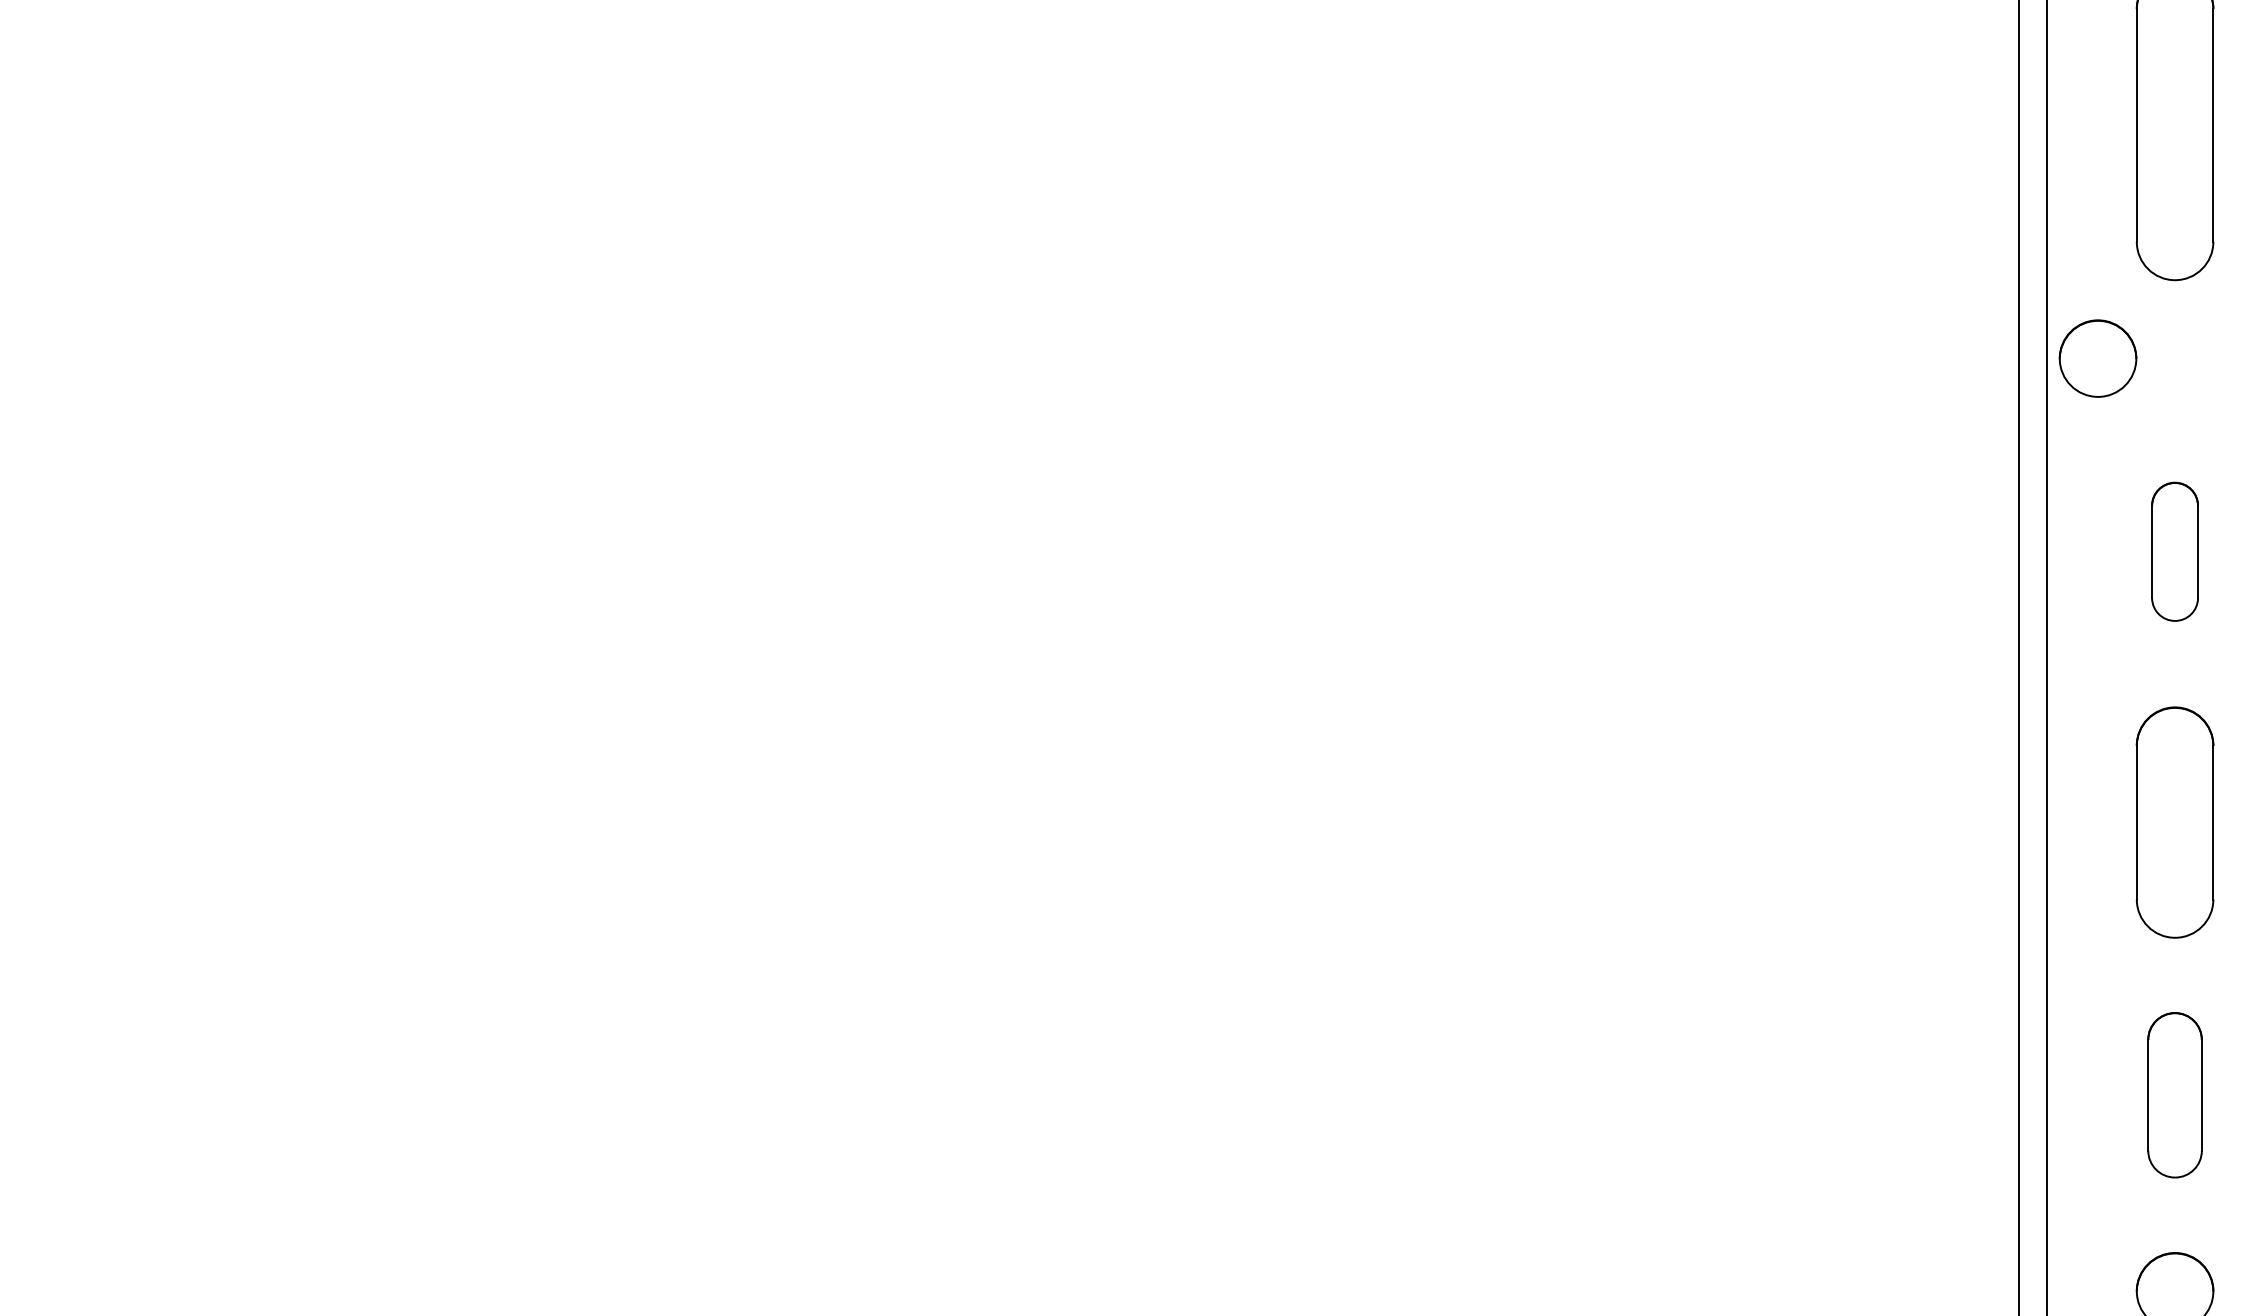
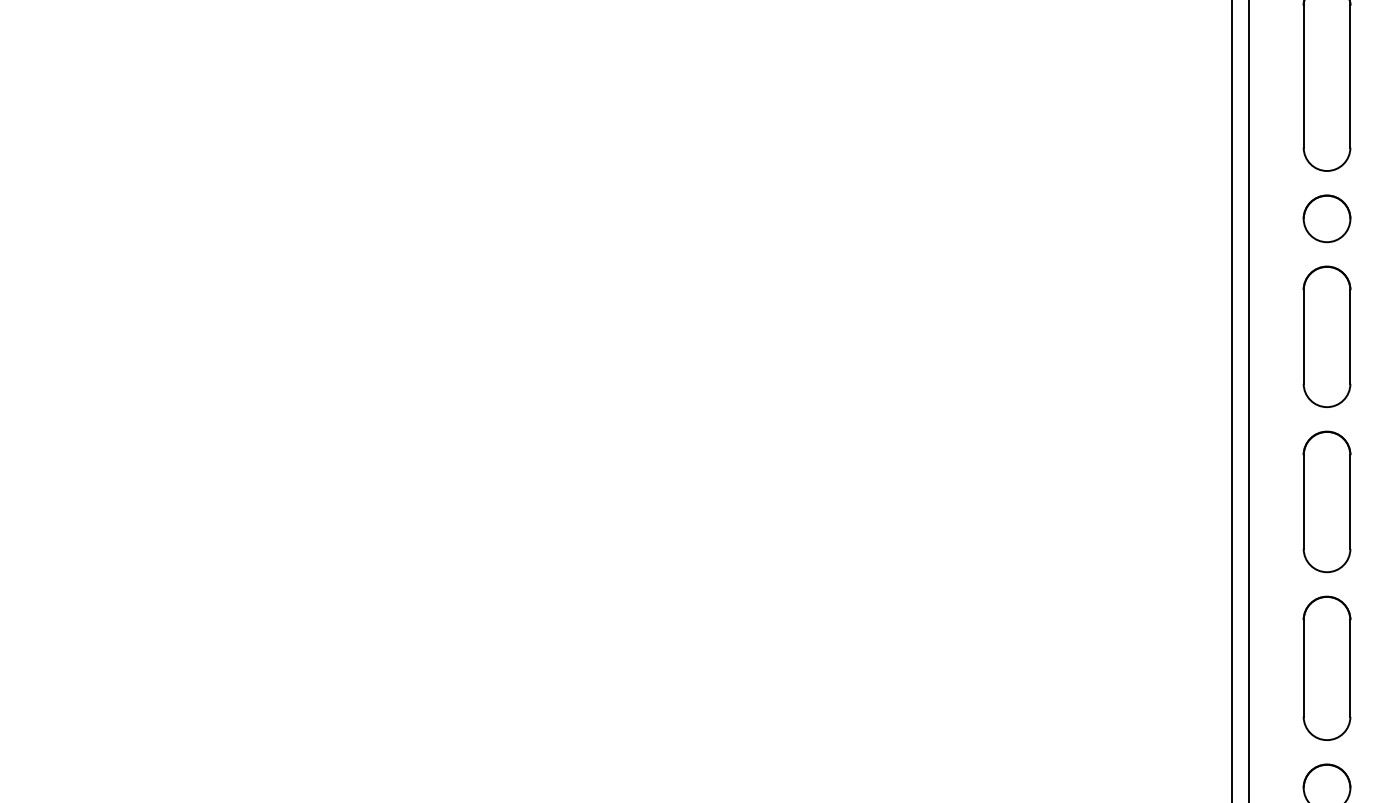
part: (2097, 358) -> (1326, 218), moved
part: (2174, 551) -> (1326, 336), size x1.67
part: (2174, 1093) -> (1326, 667), size x1.43

